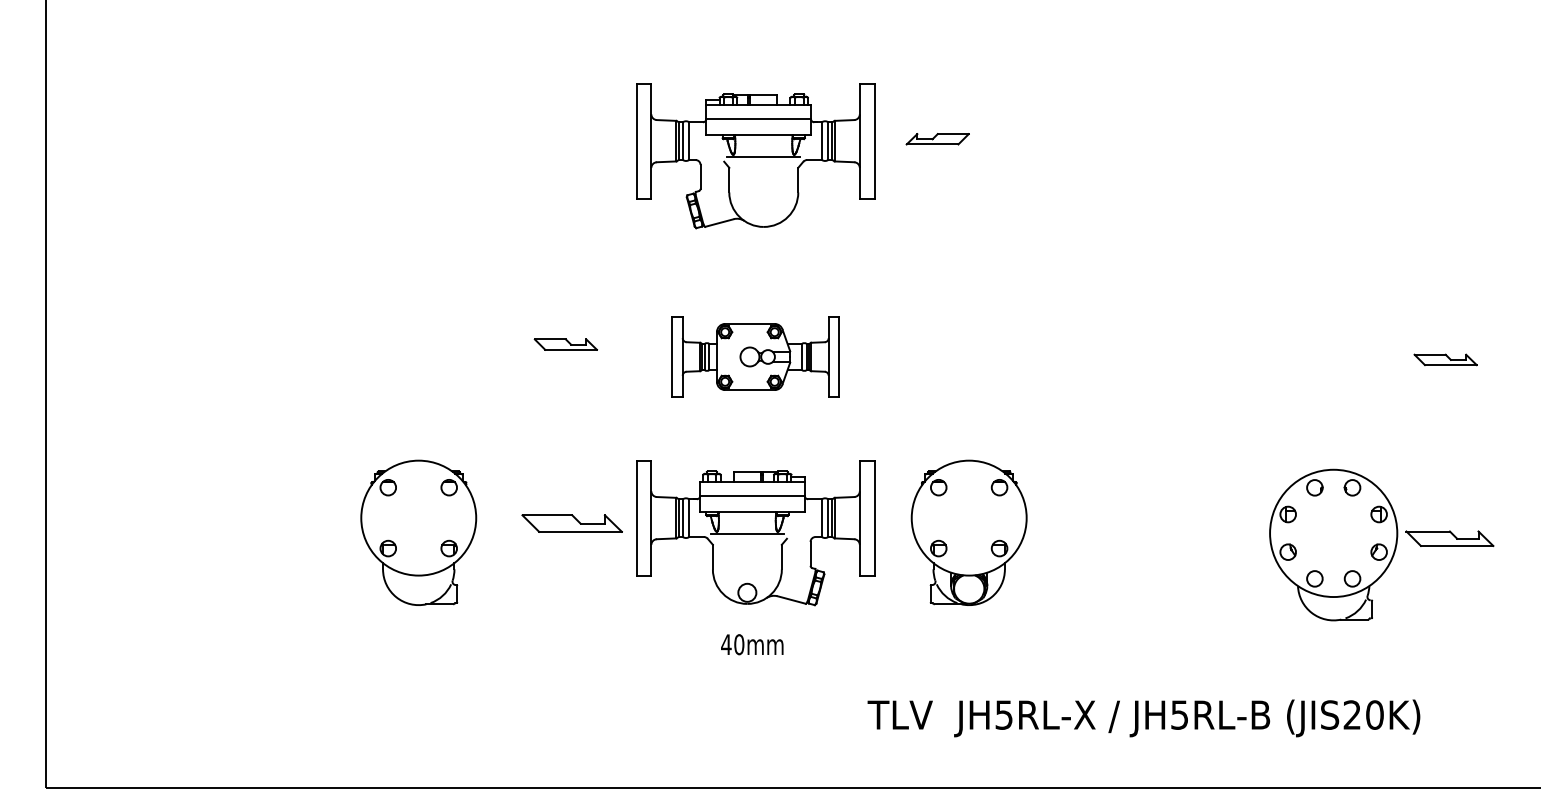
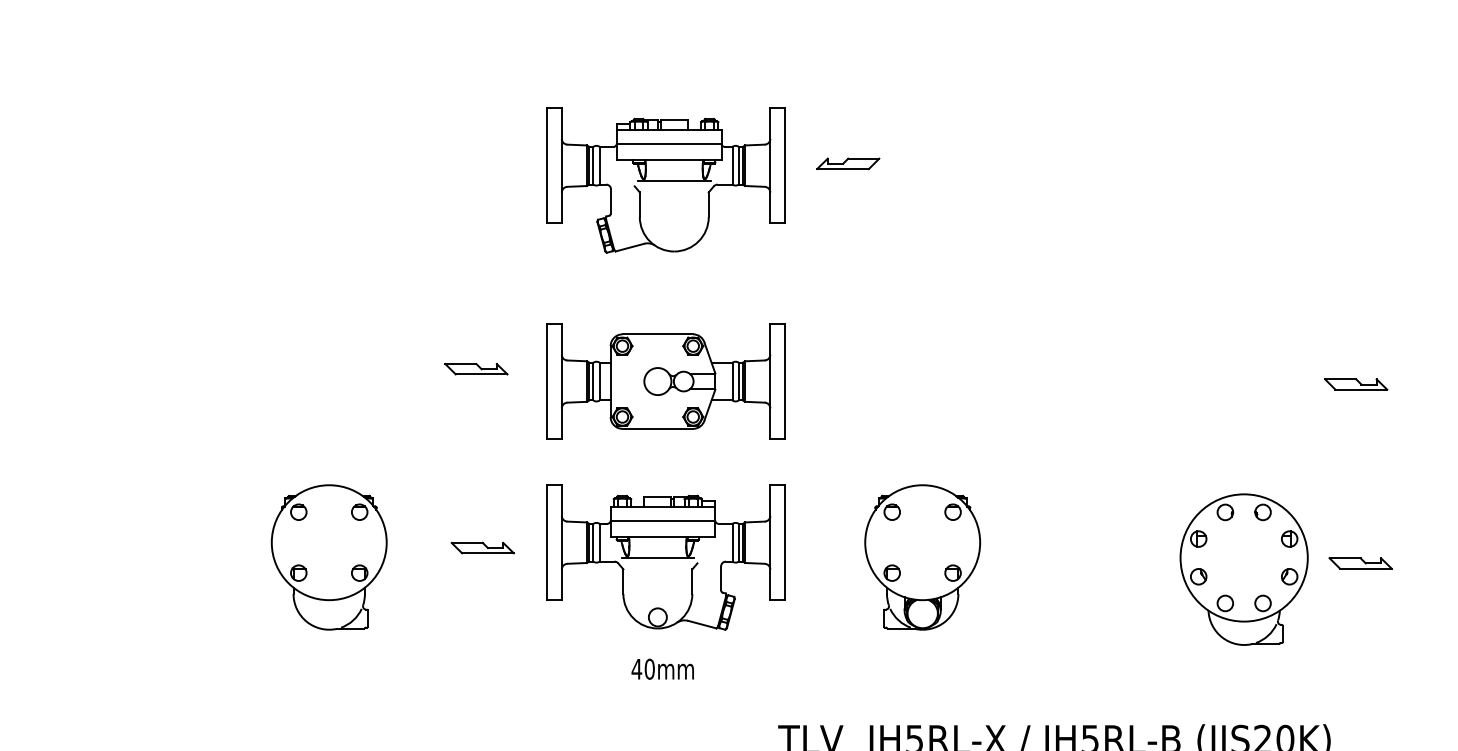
part: (755, 356) -> (666, 381), size x1.43
part: (572, 523) -> (483, 548), size x0.62
part: (968, 532) -> (922, 557), moved
part: (1450, 538) -> (1361, 563), size x0.71

